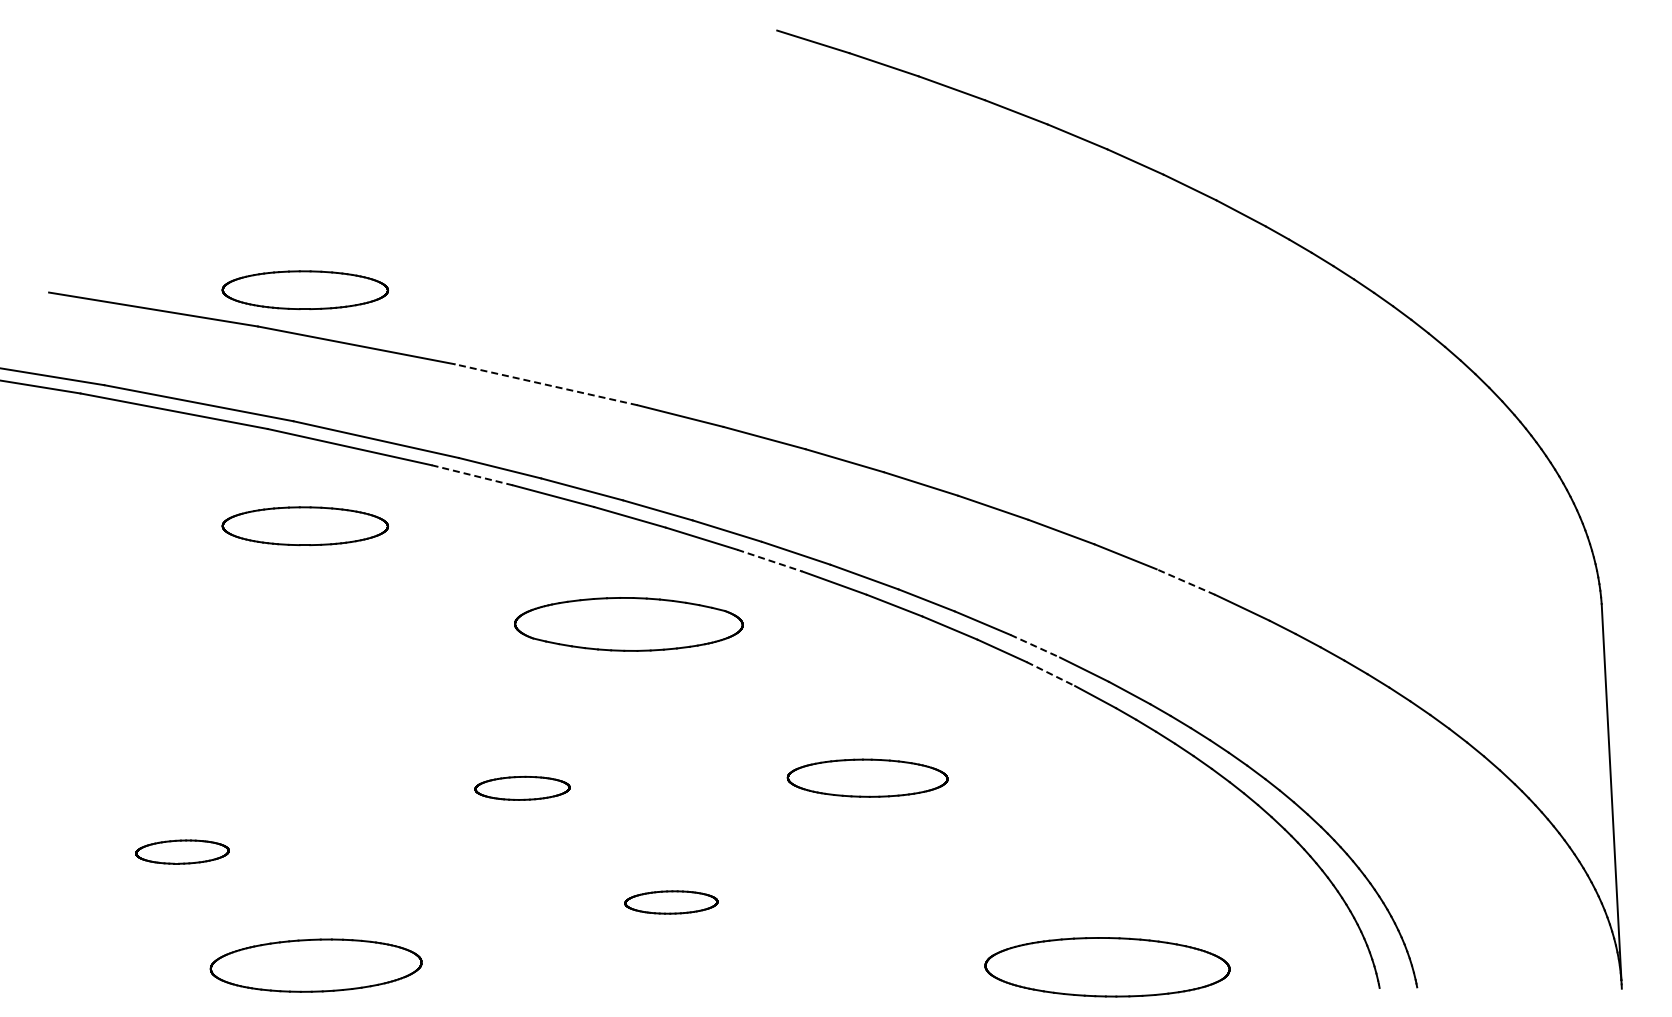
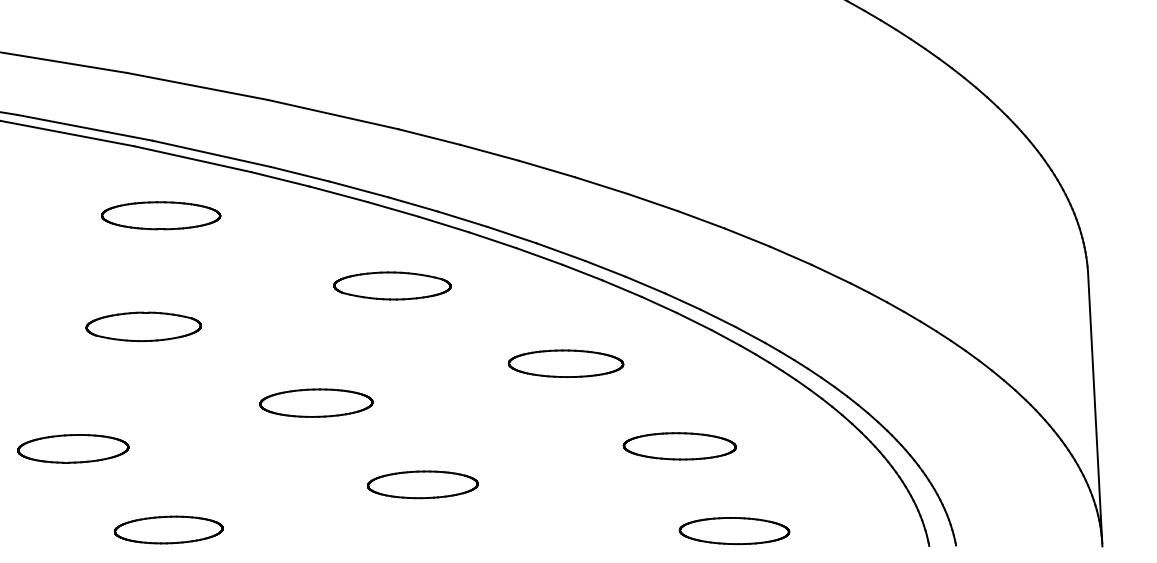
part: (304, 290) -> (160, 47), removed
line: (546, 384) -> (333, 114), dashed -> solid
line: (472, 475) -> (280, 179), dashed -> solid
line: (770, 560) -> (493, 240), dashed -> solid
line: (1185, 582) -> (790, 256), dashed -> solid
part: (628, 624) -> (392, 286), size x0.71
line: (1035, 646) -> (683, 301), dashed -> solid
line: (1051, 674) -> (694, 321), dashed -> solid
part: (281, 681) -> (144, 326), added
part: (867, 777) -> (565, 363), moved
part: (522, 788) -> (316, 403), size x1.67
part: (1030, 848) -> (679, 446), added
part: (182, 851) -> (73, 448), size x1.67
part: (671, 902) -> (422, 484), size x1.67
part: (315, 965) -> (168, 529), size x0.71
part: (1106, 966) -> (733, 530), size x0.62

